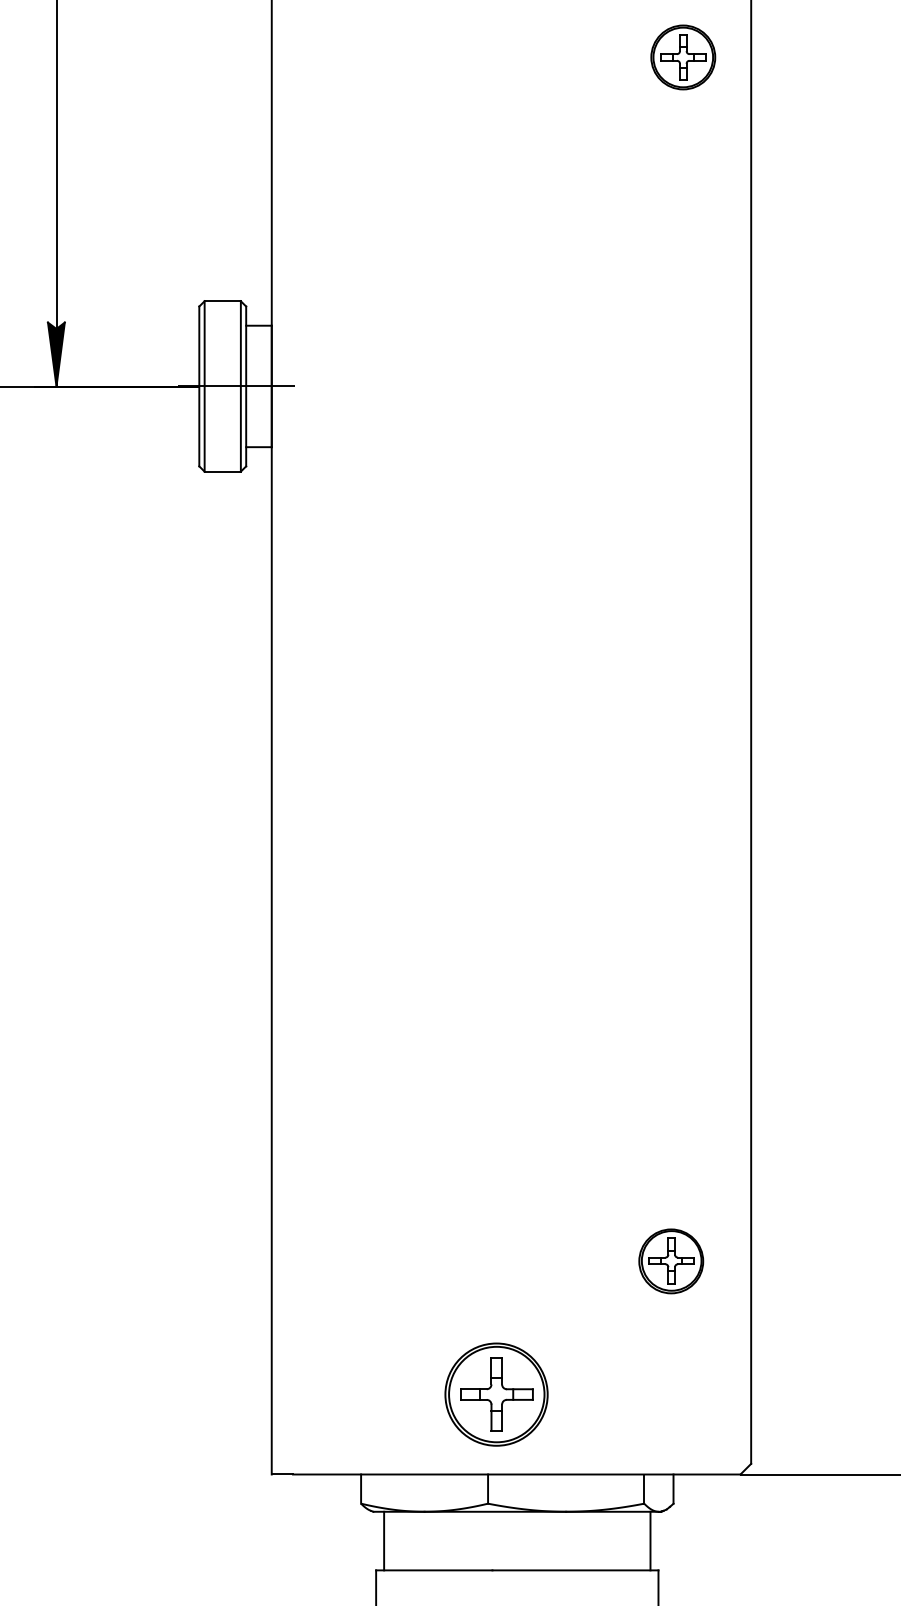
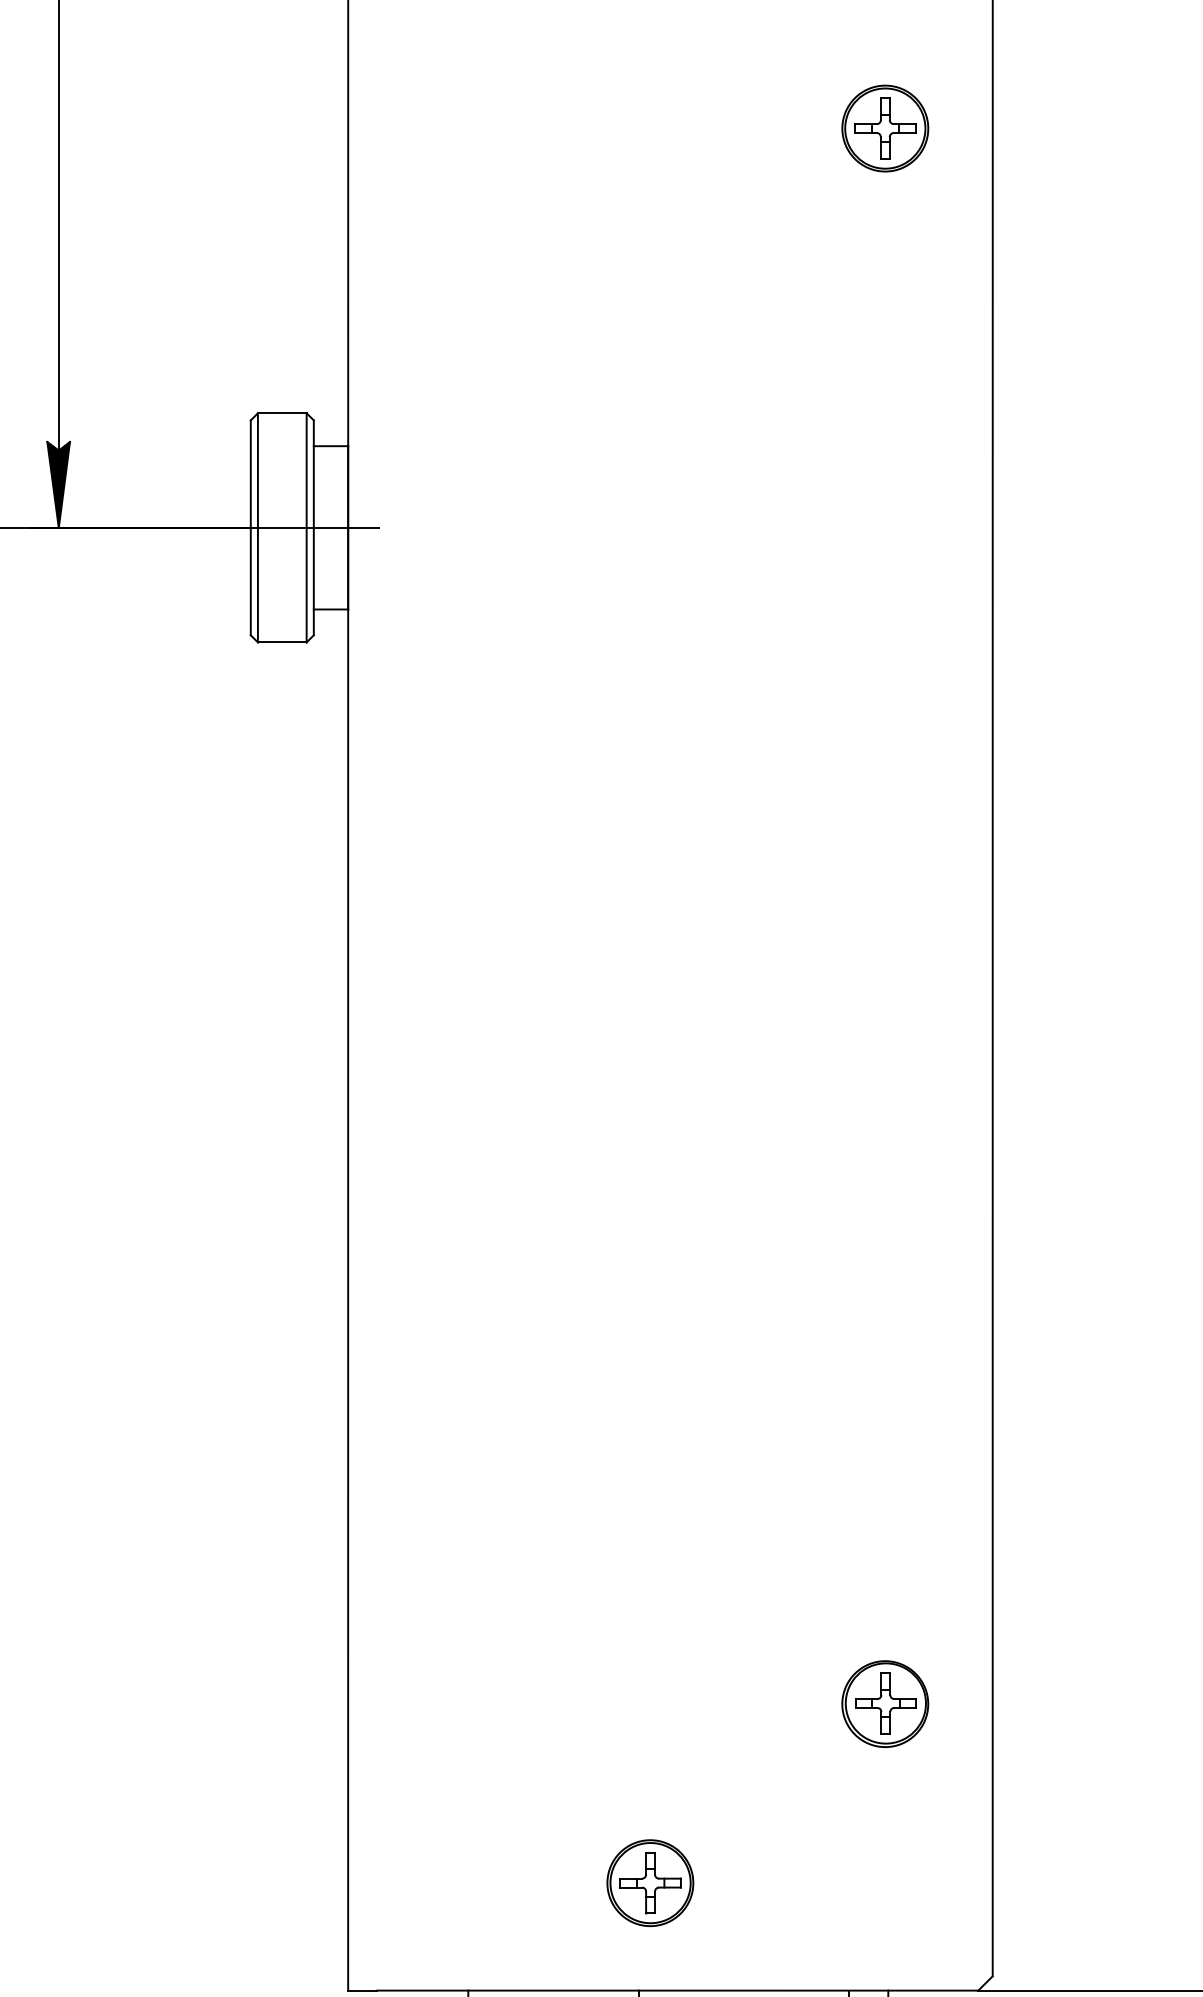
part: (683, 57) -> (885, 128), moved
part: (496, 1394) -> (650, 1883), size x0.62

